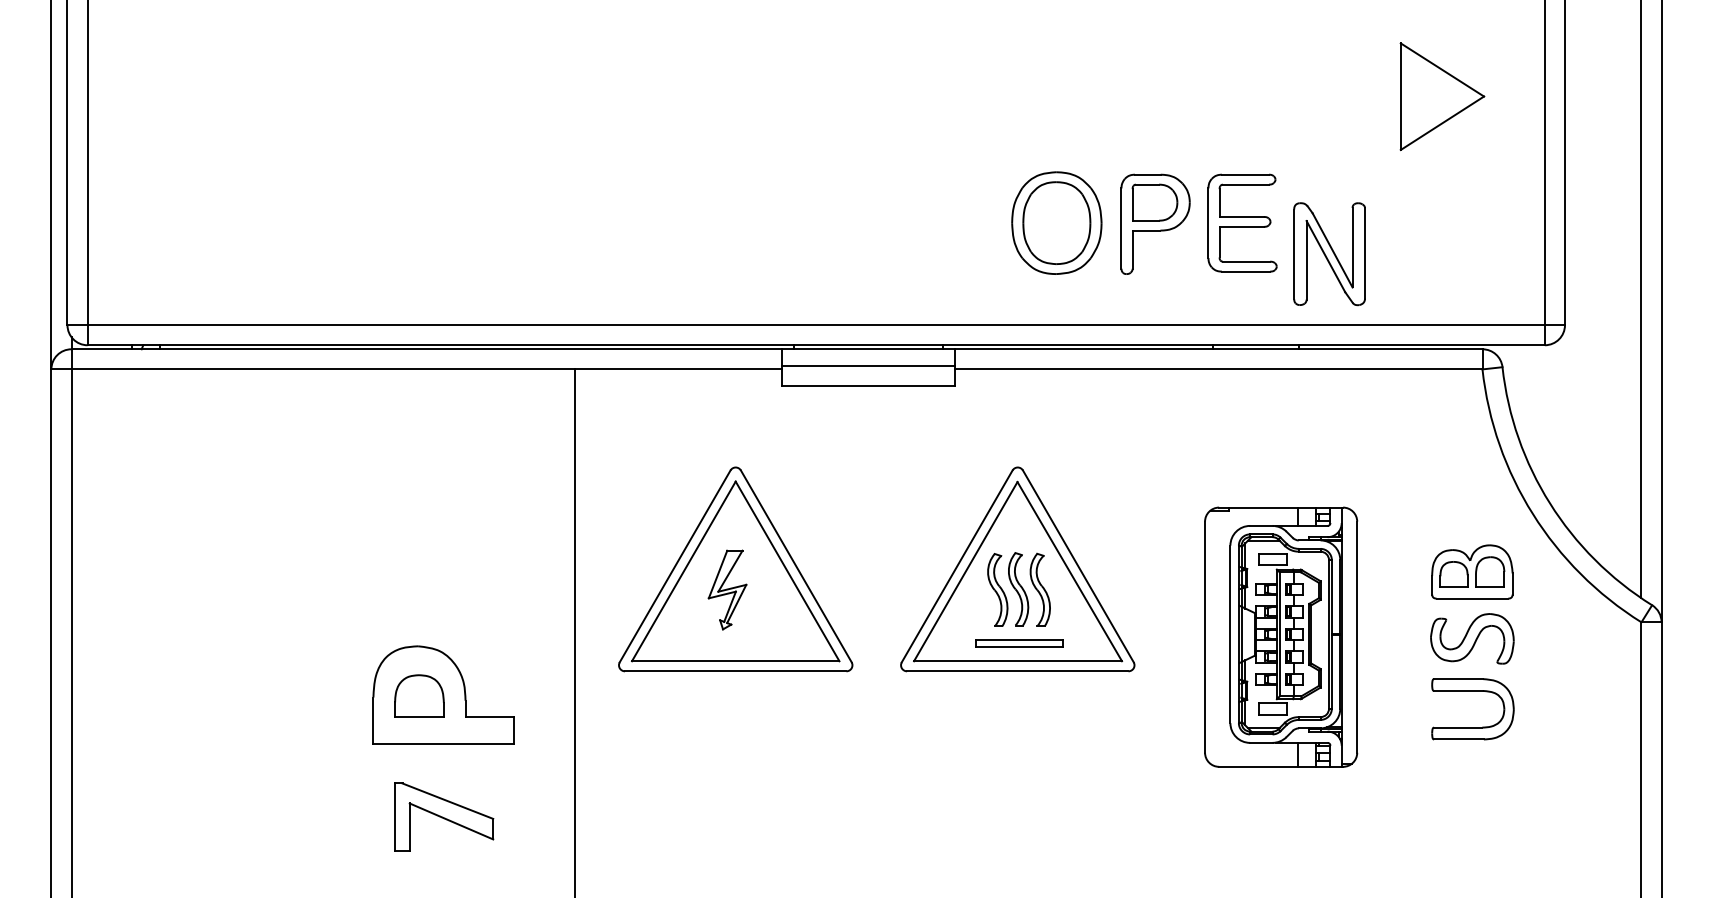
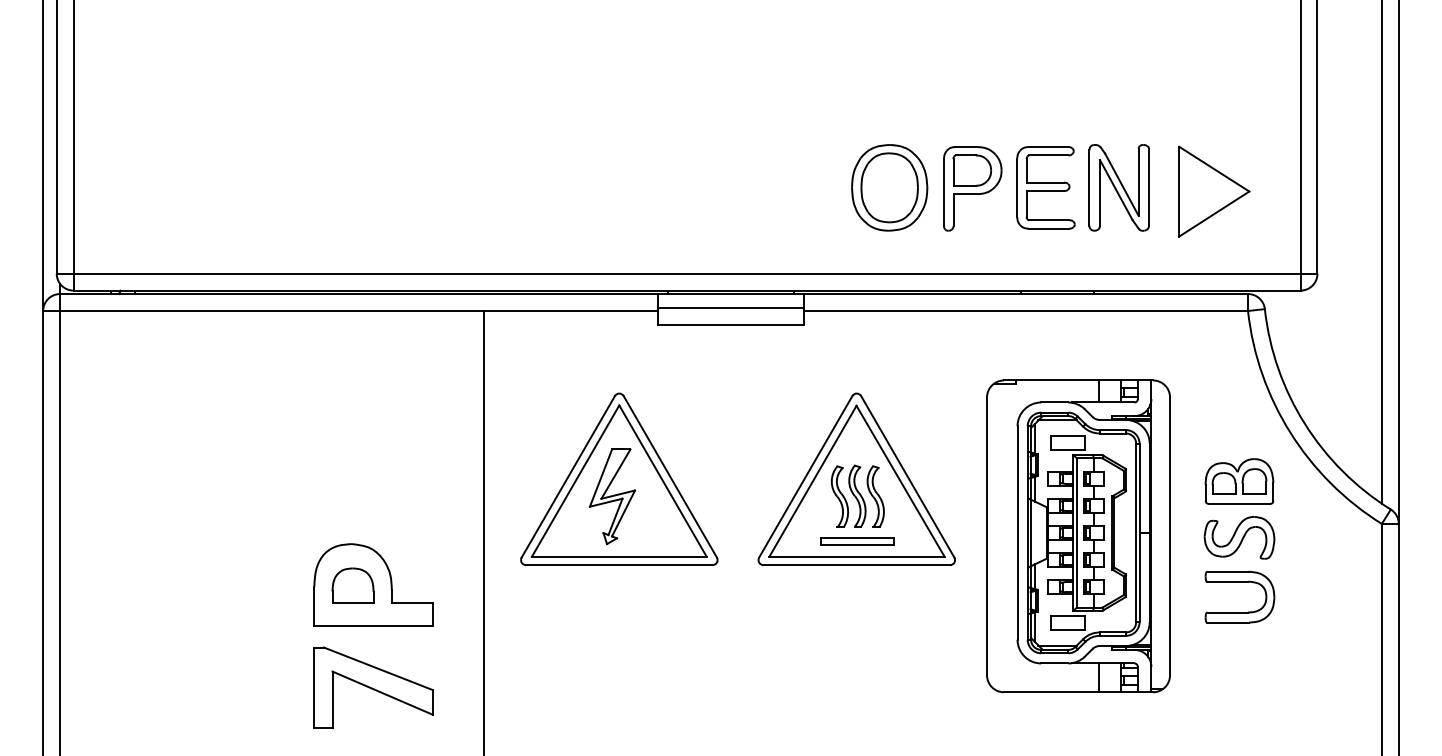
part: (1442, 96) -> (1214, 191), moved
part: (1329, 254) -> (1119, 188), moved
part: (727, 589) -> (612, 496), size x1.43
part: (1280, 637) -> (1077, 536), size x1.43
part: (443, 816) -> (373, 687), size x1.43

